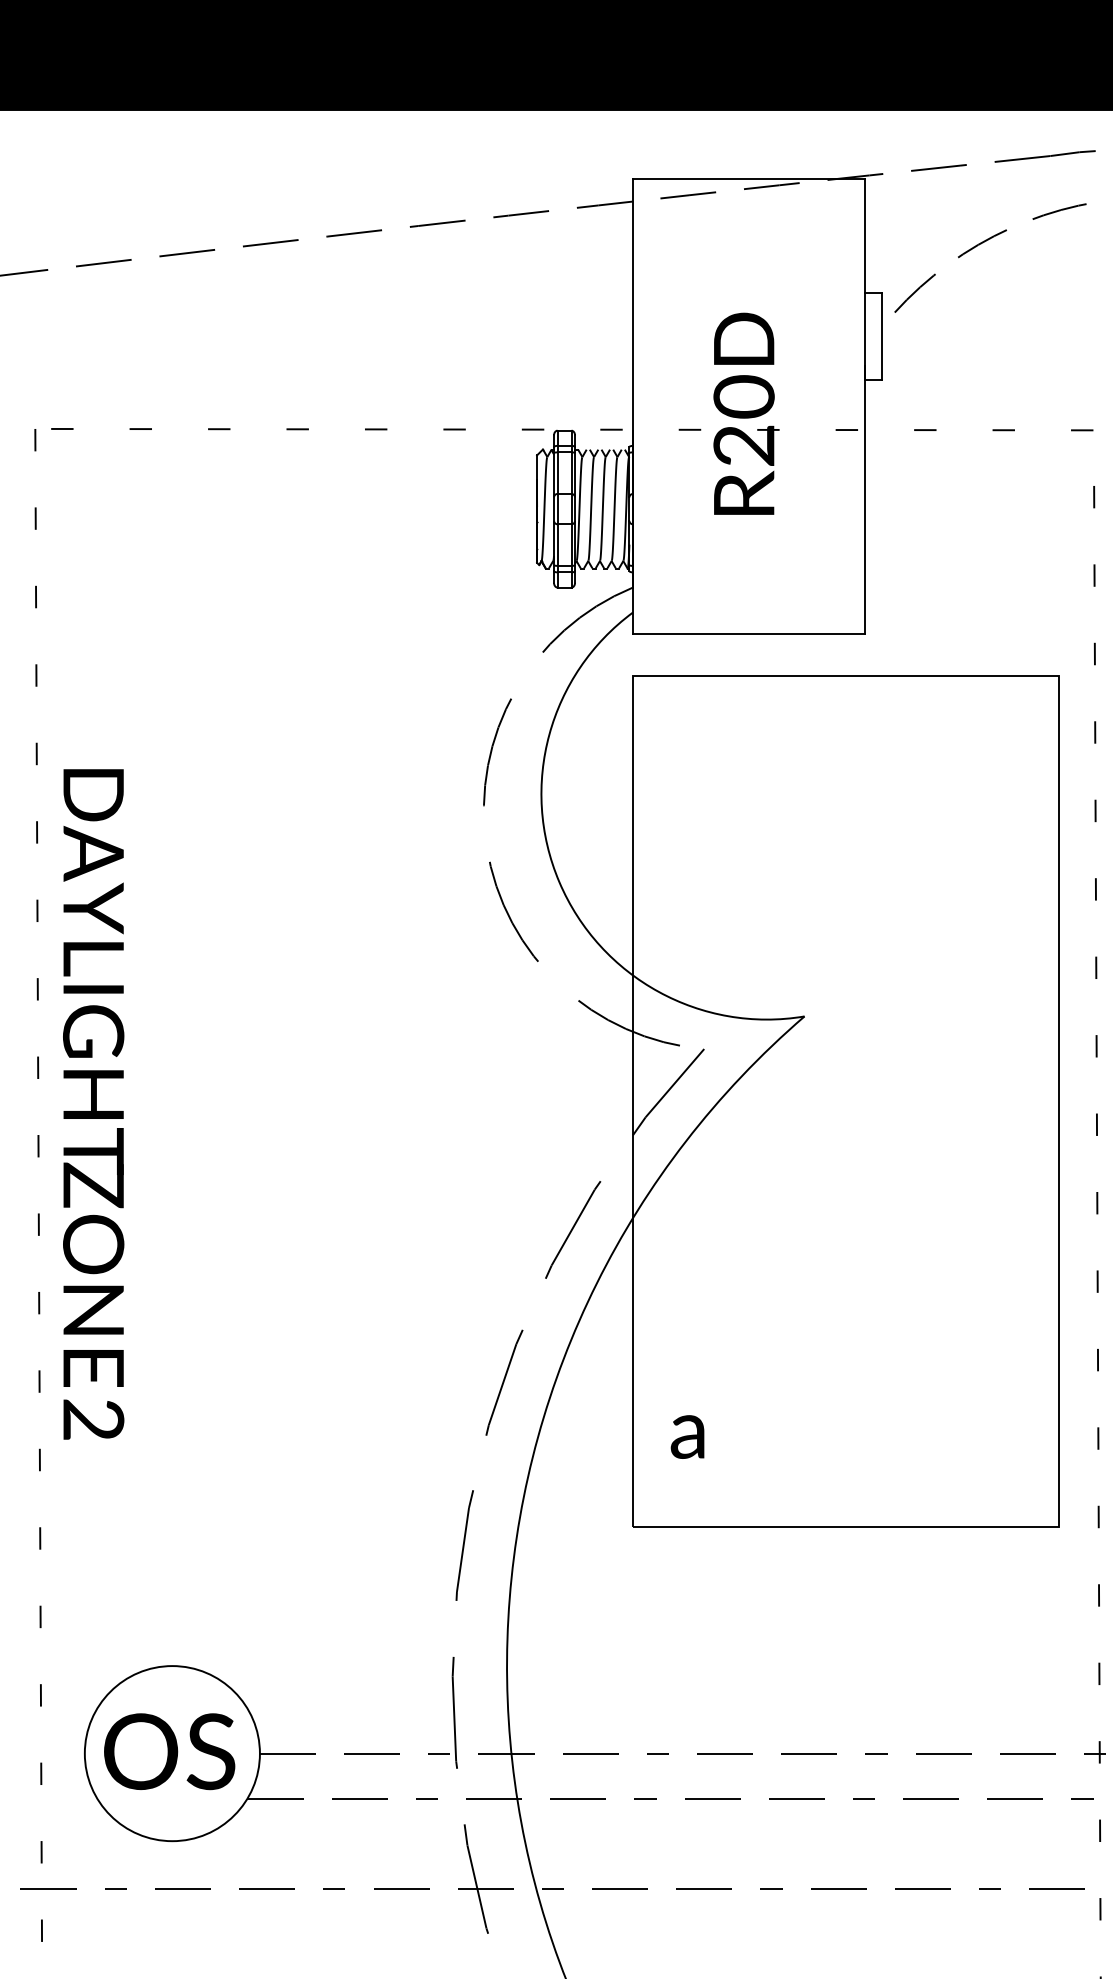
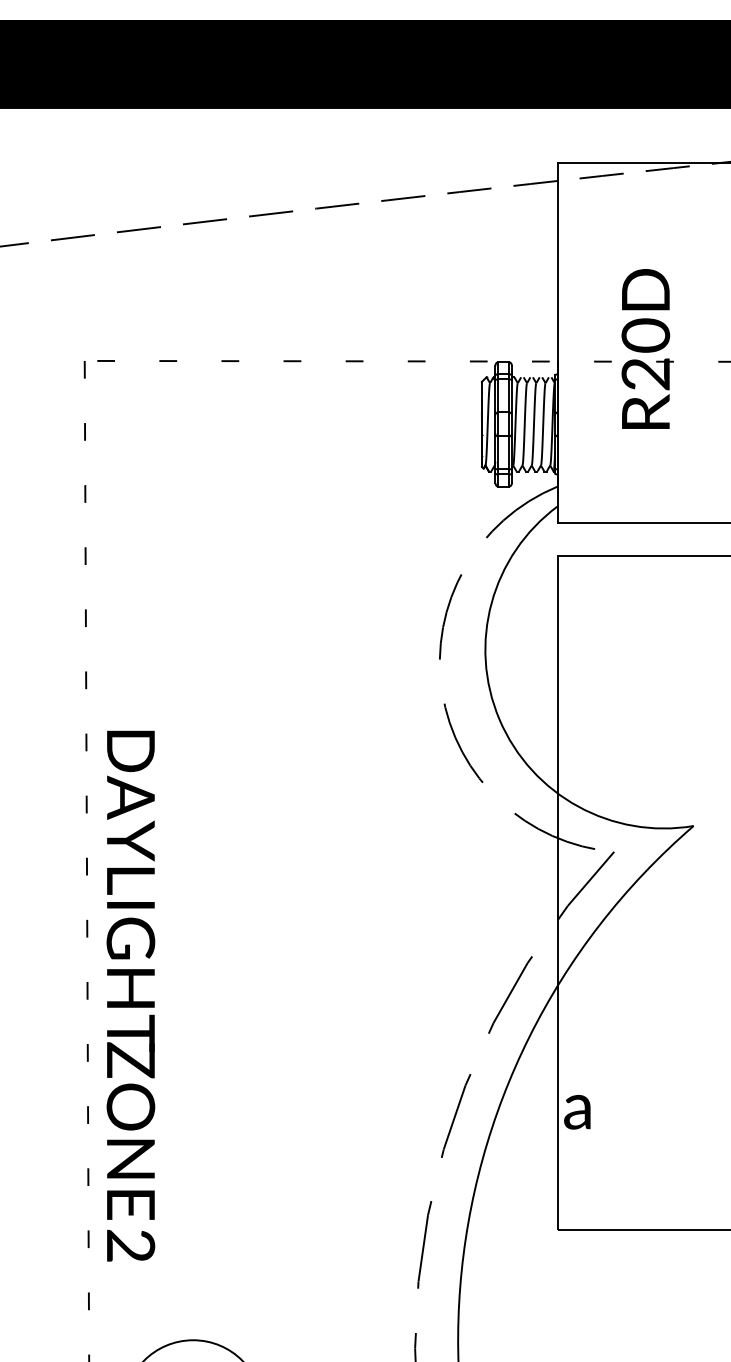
text: (93, 1104) -> (130, 996), moved
text: (687, 1436) -> (577, 1111), moved

